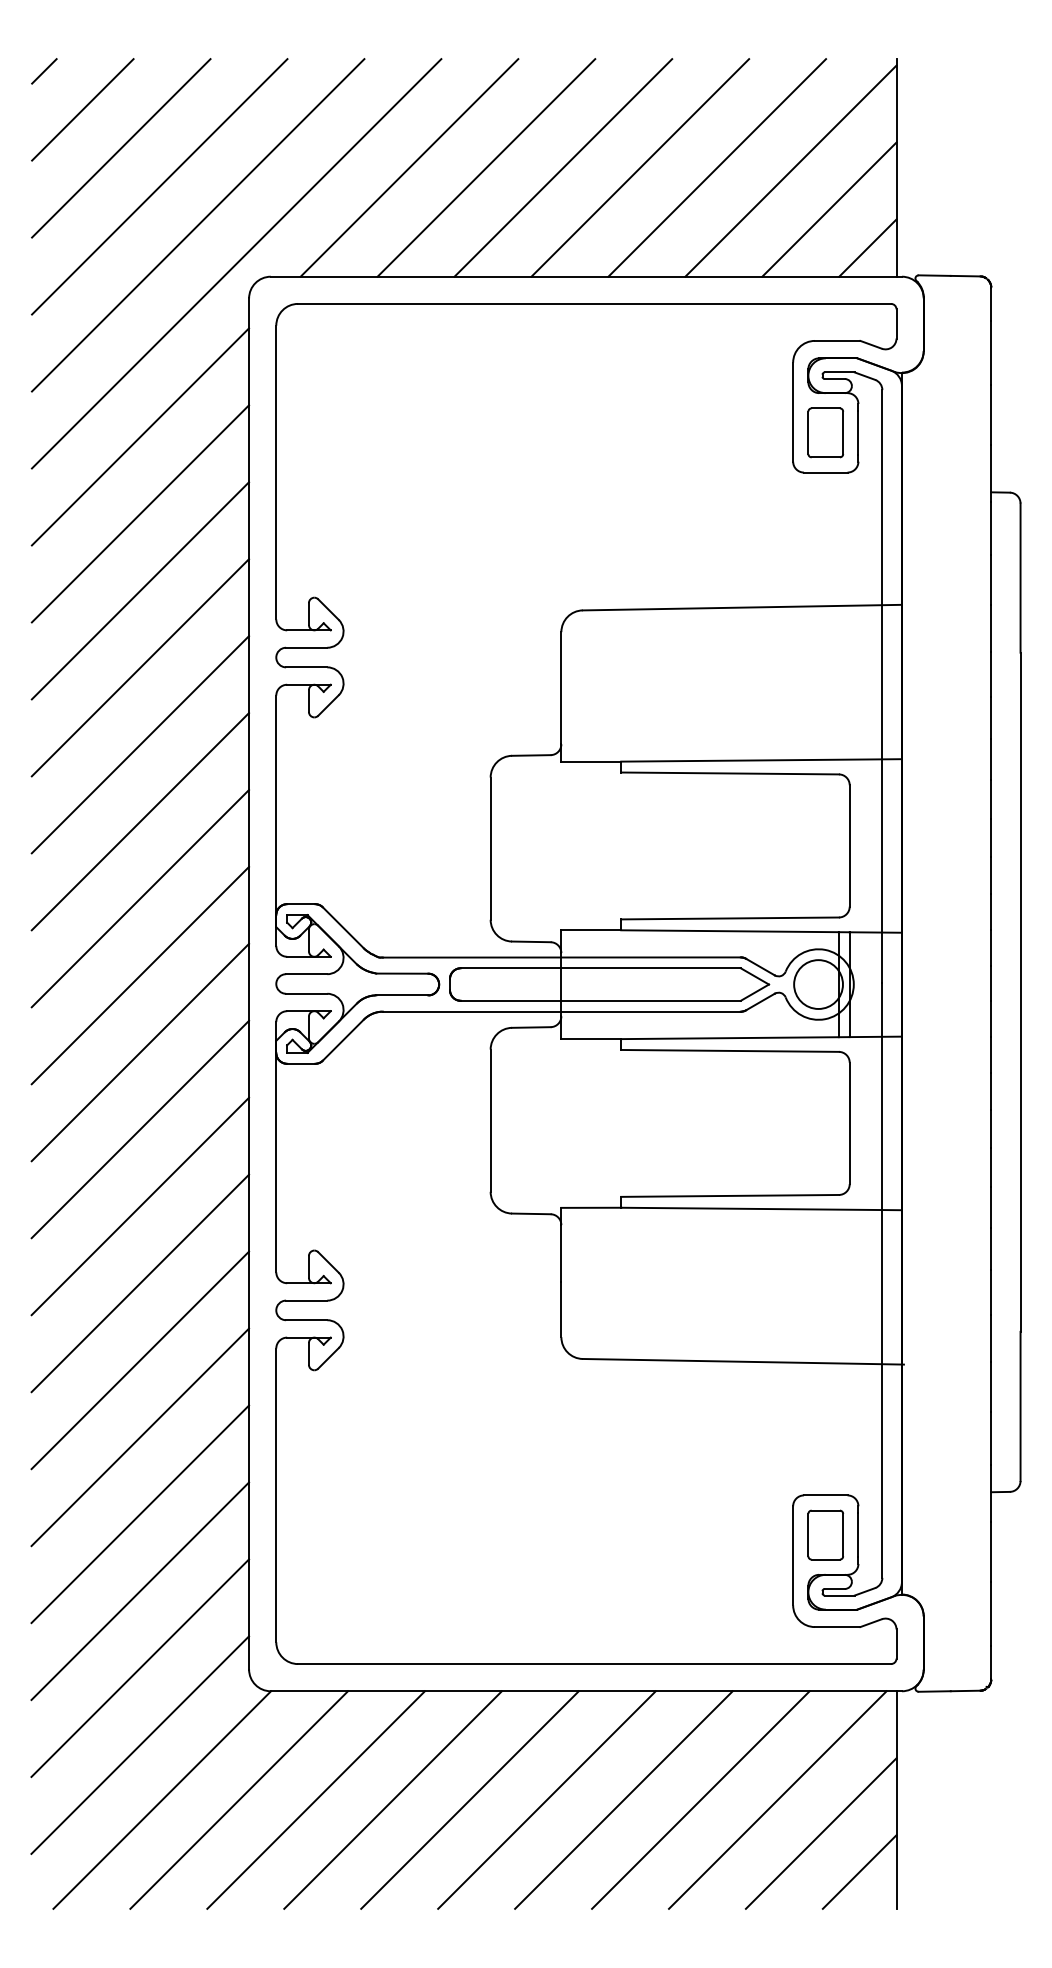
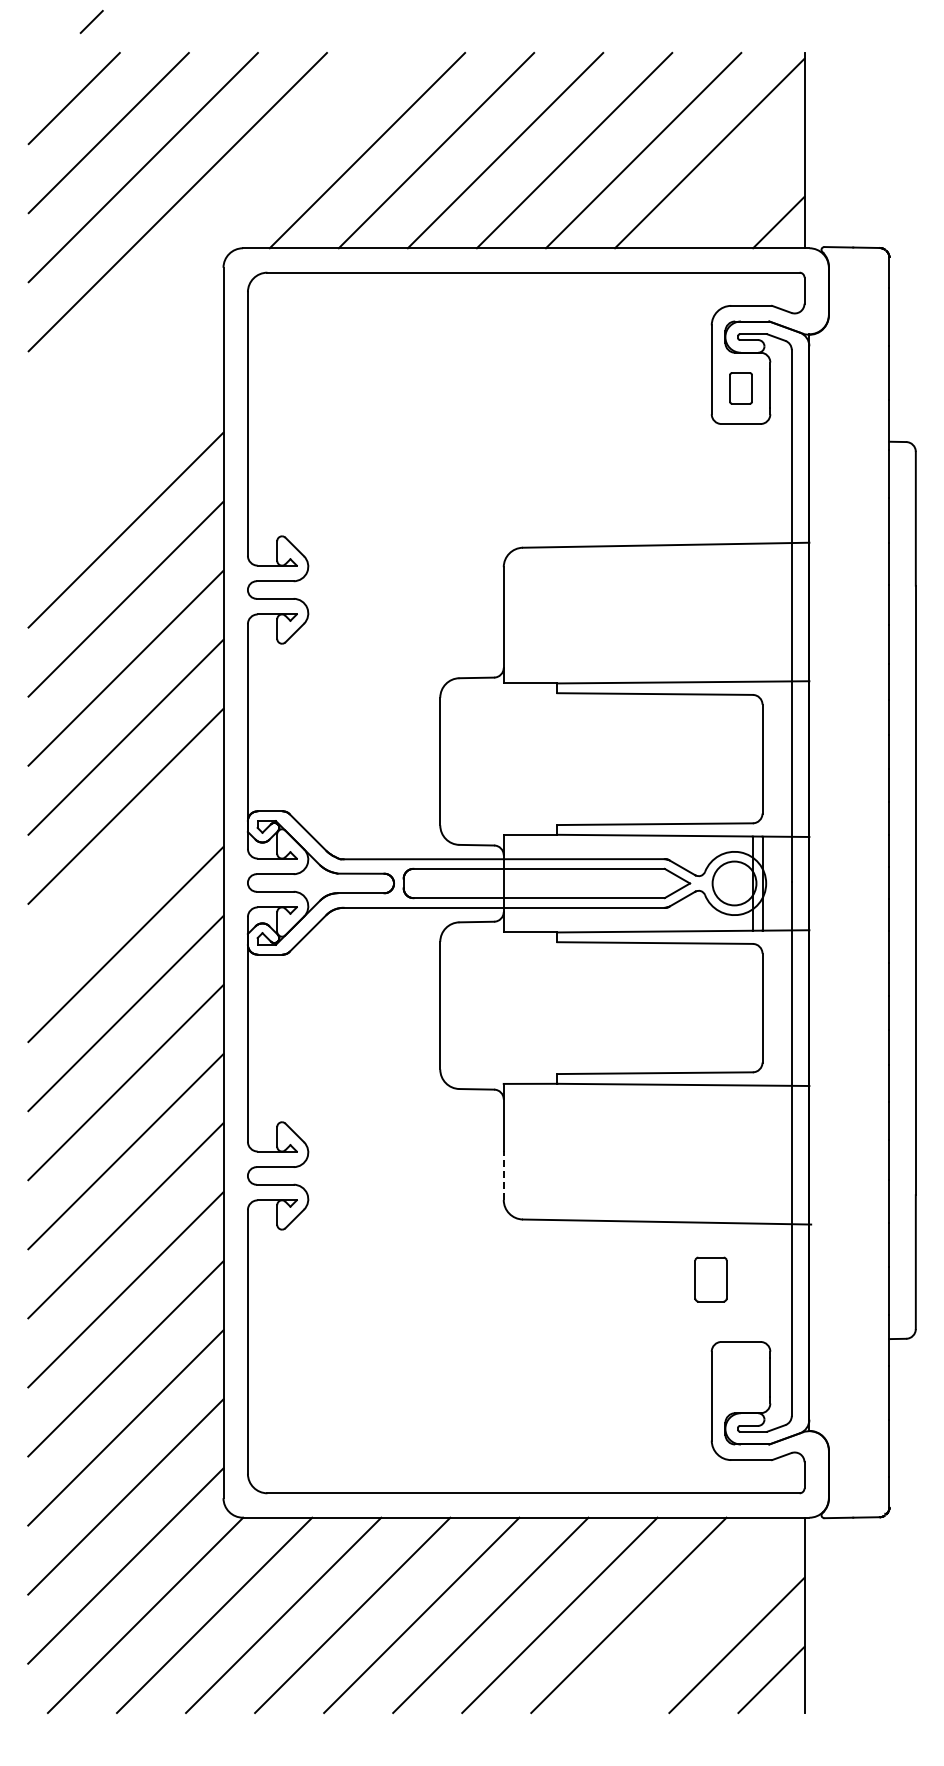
line: (44, 70) -> (91, 21), moved
line: (829, 209) -> (744, 187), removed
line: (236, 263) -> (212, 236), removed
part: (825, 432) -> (740, 388), size x0.7
line: (139, 436) -> (125, 391), removed
line: (139, 513) -> (125, 460), removed
line: (139, 974) -> (125, 874), removed
line: (561, 1309) -> (503, 1175), solid -> dashed
part: (825, 1535) -> (710, 1279), moved
line: (777, 1800) -> (697, 1615), removed

